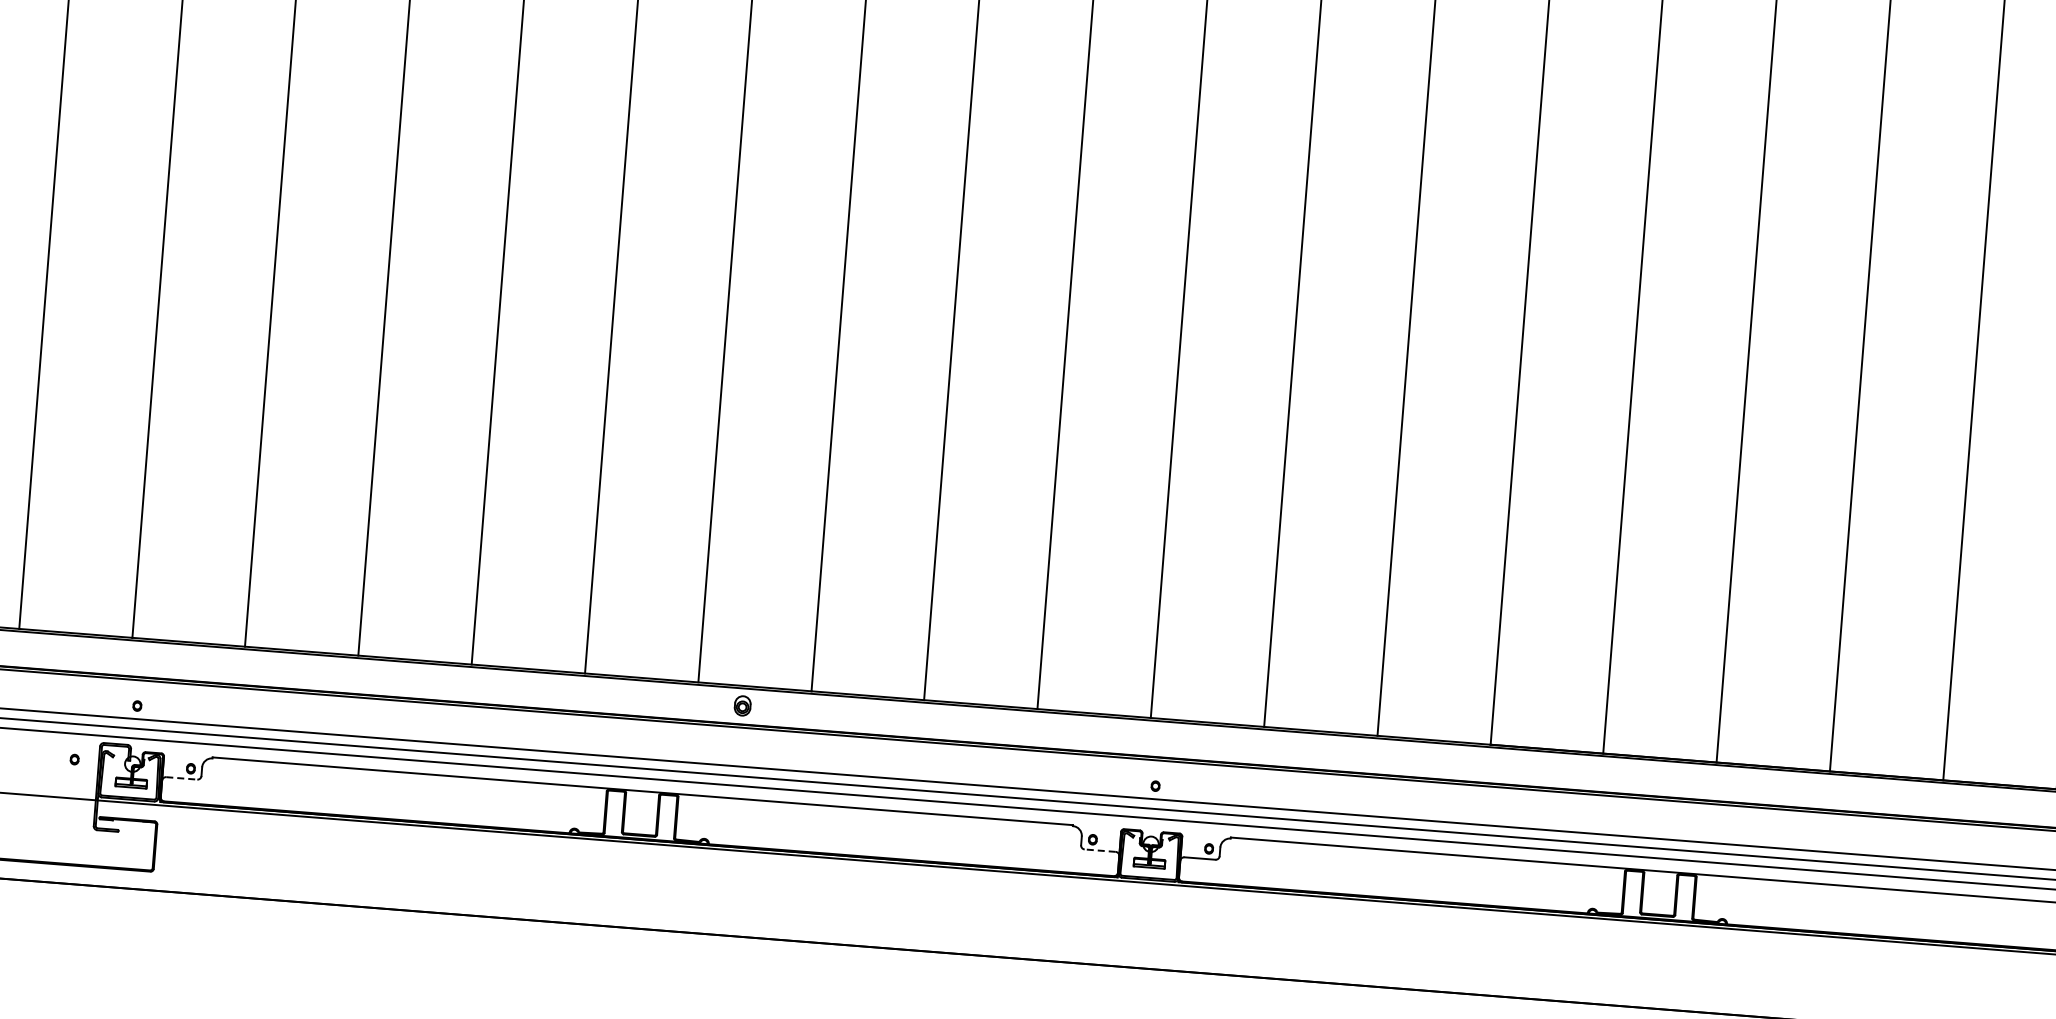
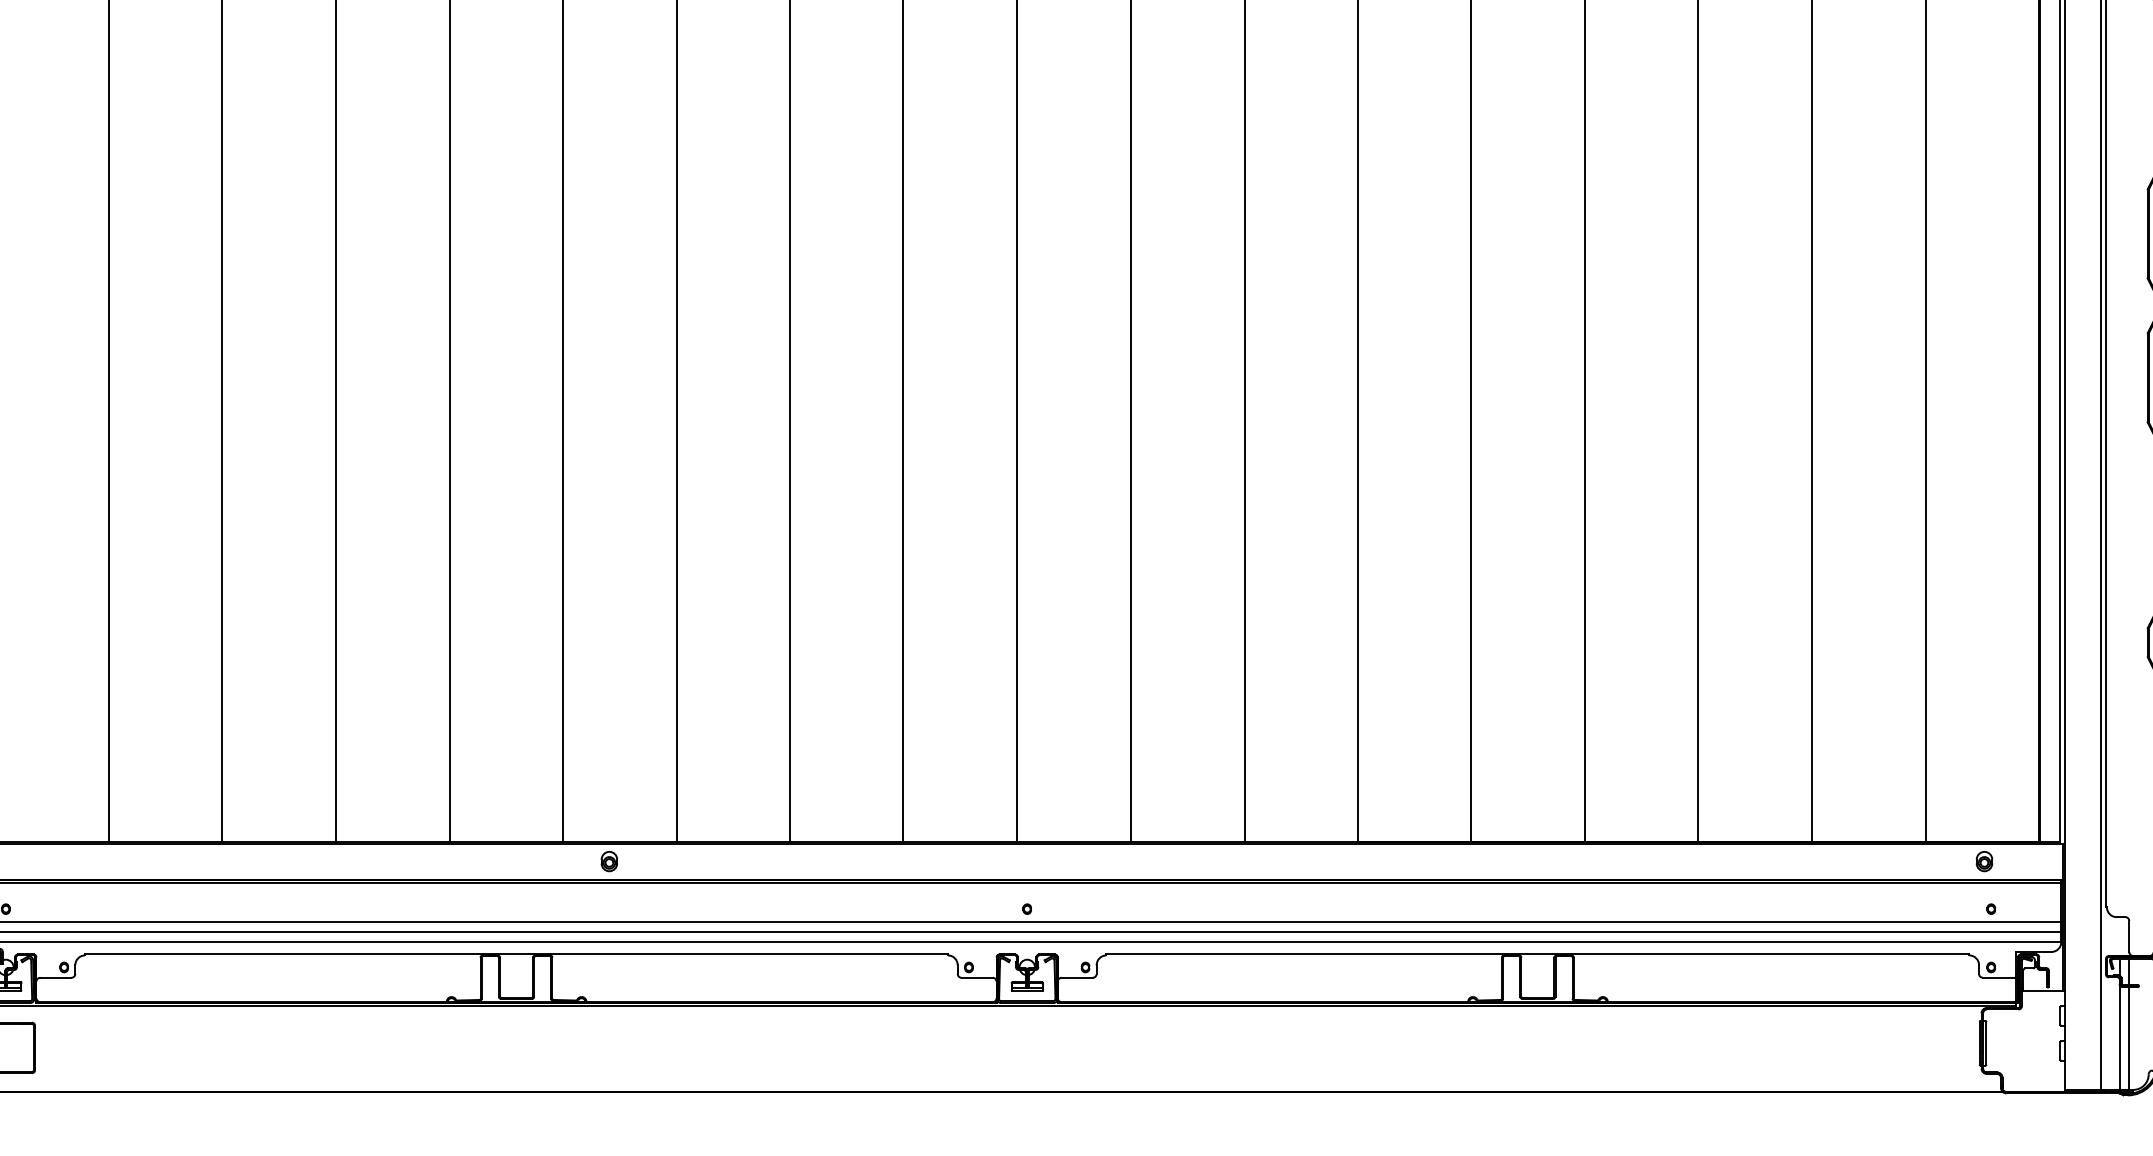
line: (181, 778) -> (55, 977), dashed -> solid
line: (1100, 850) -> (977, 977), dashed -> solid

